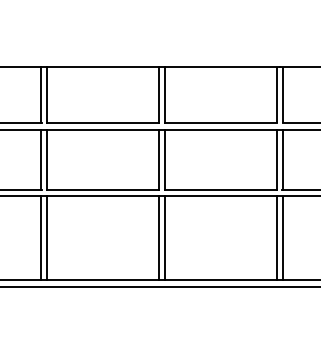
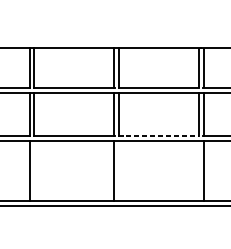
line: (221, 189) -> (159, 136), solid -> dashed
line: (47, 238) -> (34, 171), removed
line: (165, 238) -> (119, 171), removed
line: (276, 238) -> (198, 171), removed

